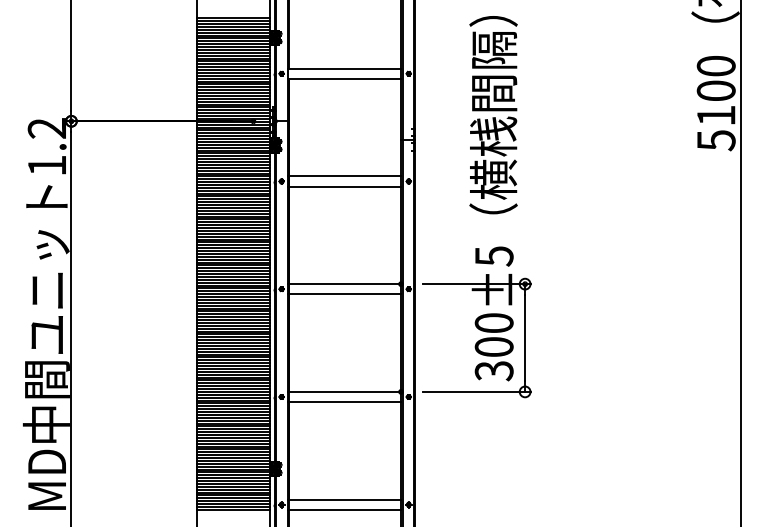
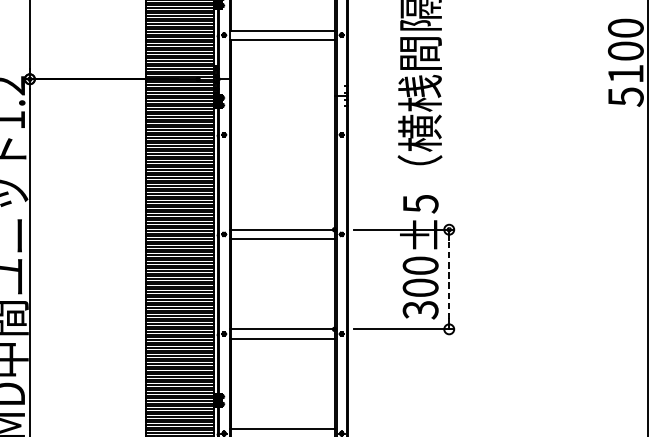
line: (344, 176) -> (282, 130), removed
line: (344, 186) -> (282, 139), removed
line: (525, 337) -> (449, 279), solid -> dashed

